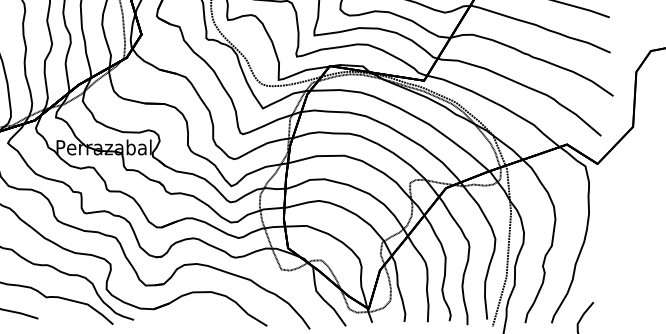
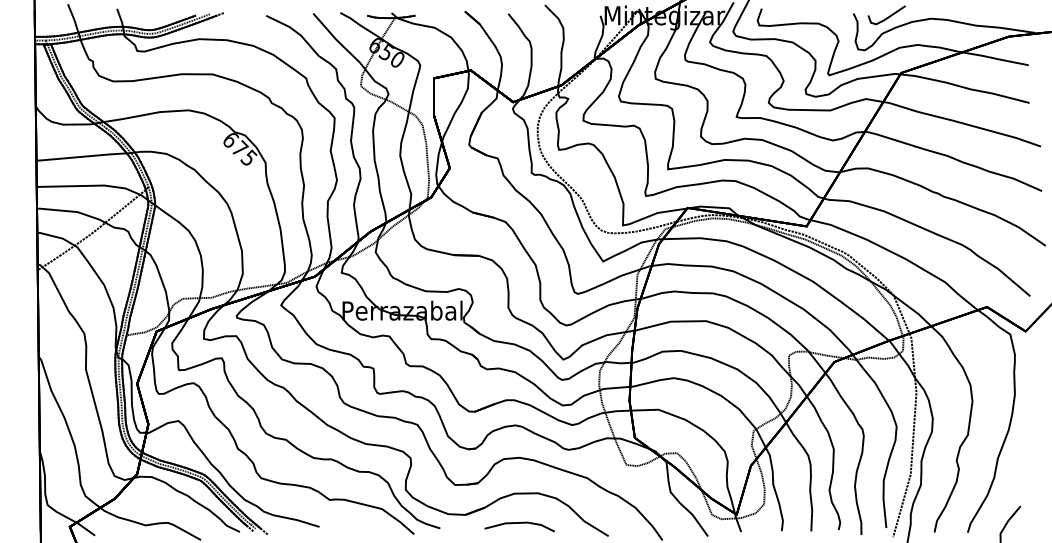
line: (196, 316) -> (519, 523), added

